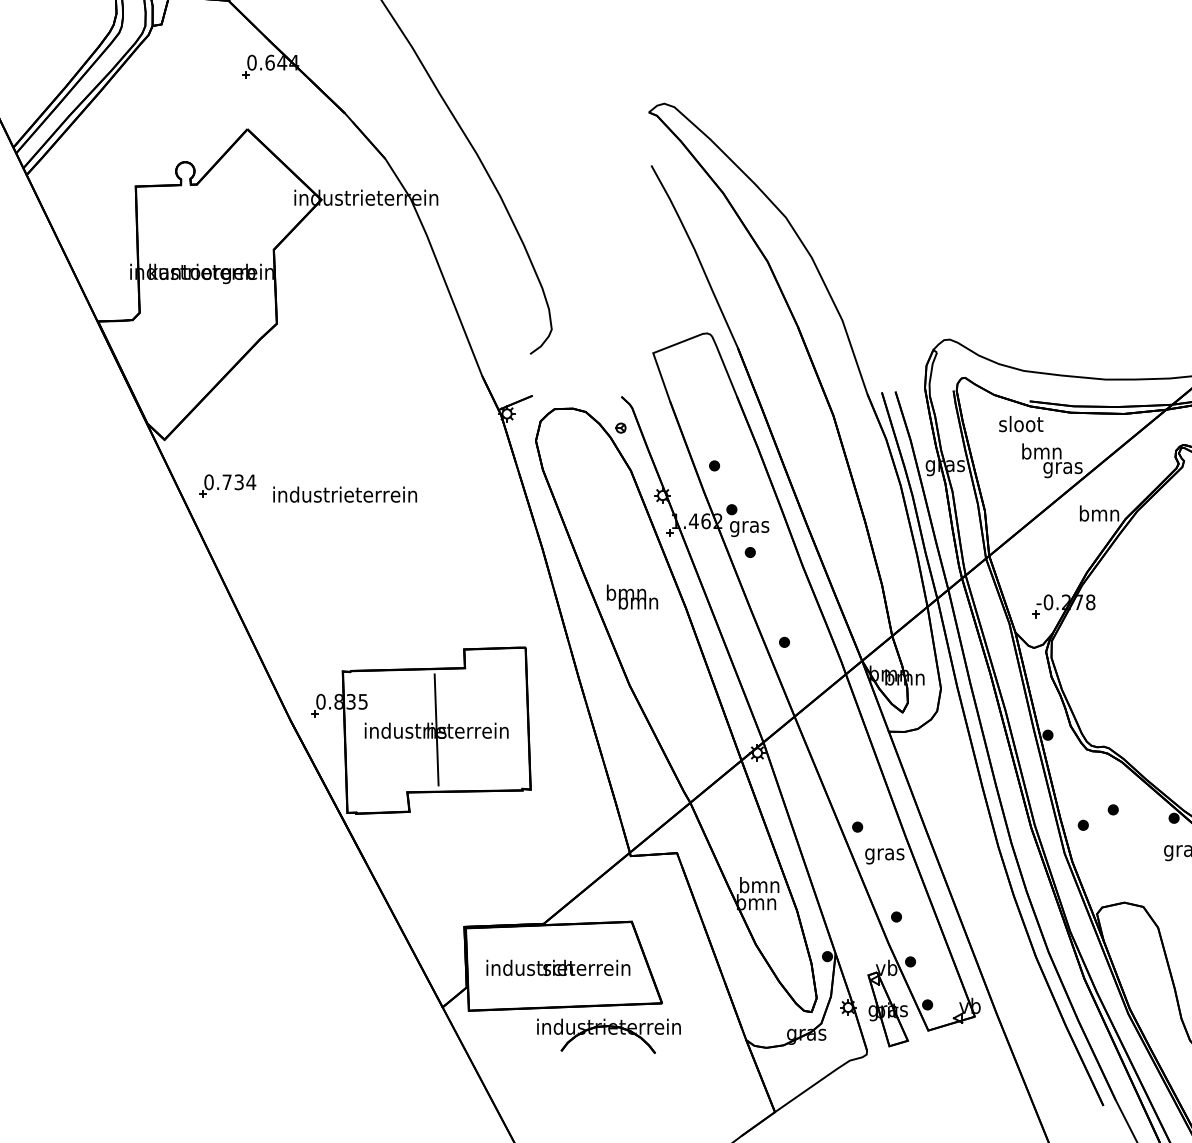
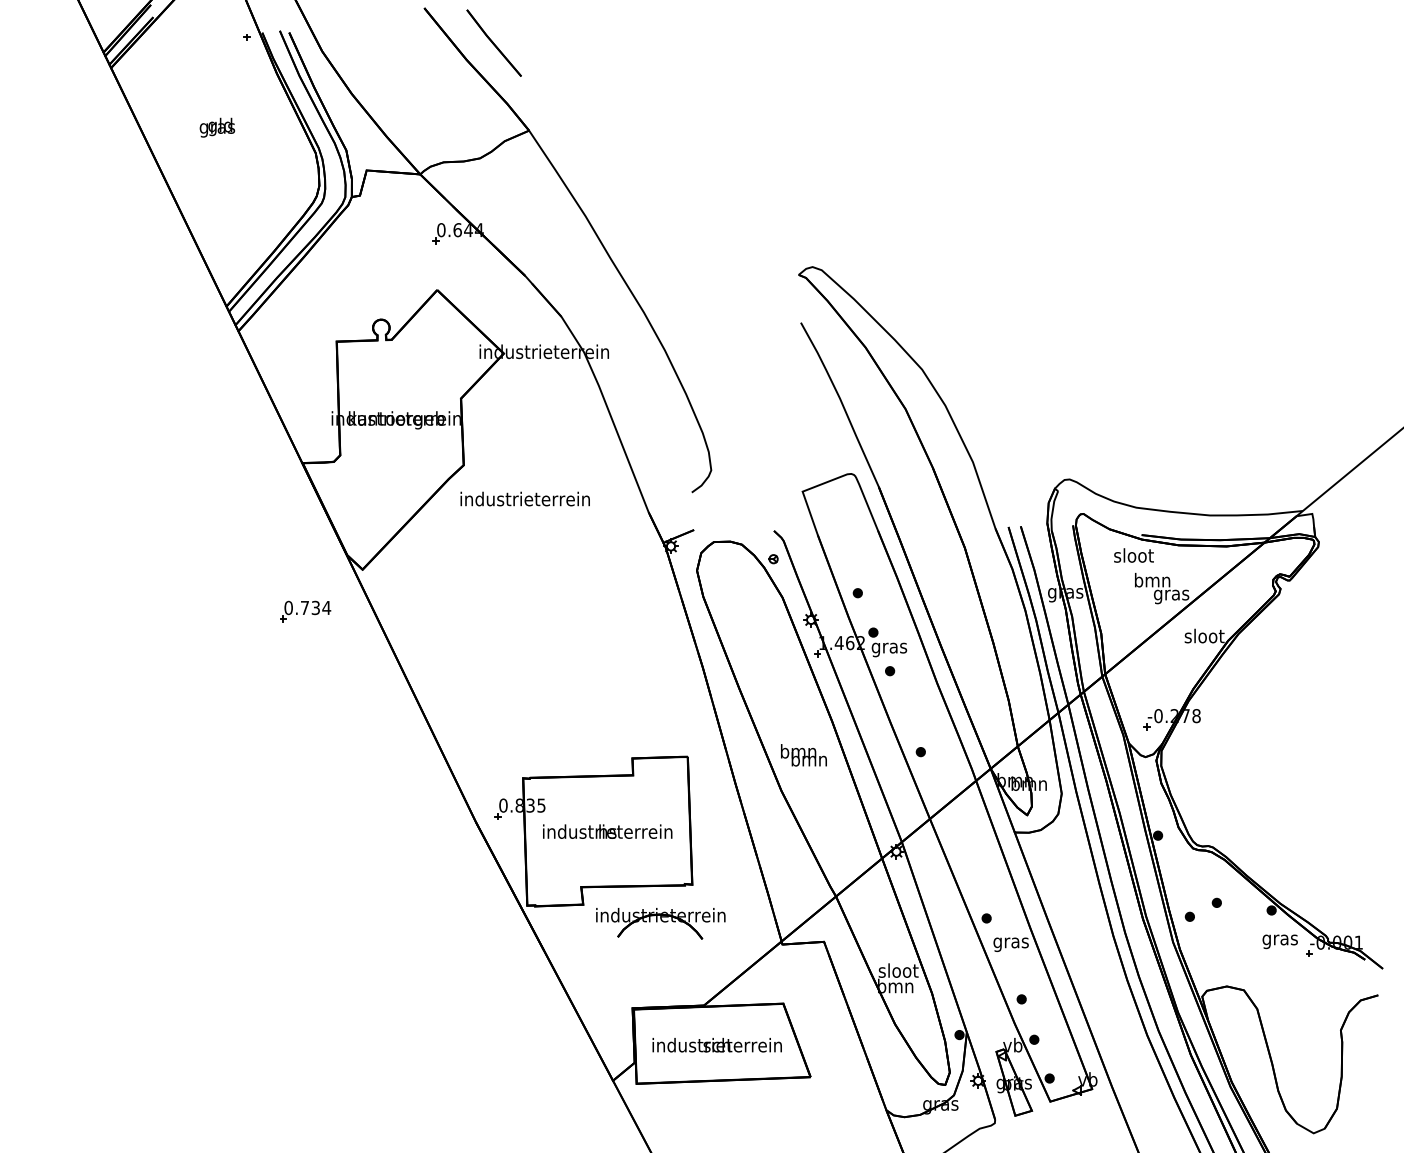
part: (227, 486) -> (305, 611), moved
text: (344, 494) -> (524, 498), moved
text: (1099, 512) -> (1204, 635), bmn -> sloot
text: (631, 597) -> (803, 755), moved
line: (436, 729) -> (607, 830), removed
text: (759, 884) -> (898, 970), bmn -> sloot
part: (608, 1035) -> (660, 923), moved

